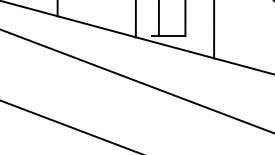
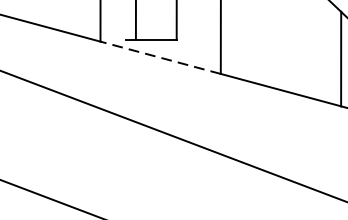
line: (174, 47) -> (159, 57), solid -> dashed

